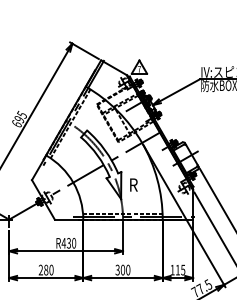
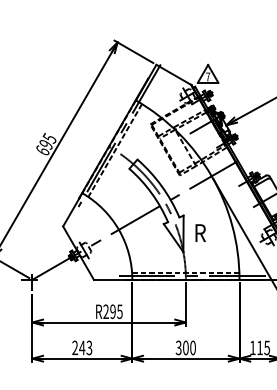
text: (68, 242) -> (112, 310), R430 -> R295
text: (48, 269) -> (85, 347), 280 -> 243

